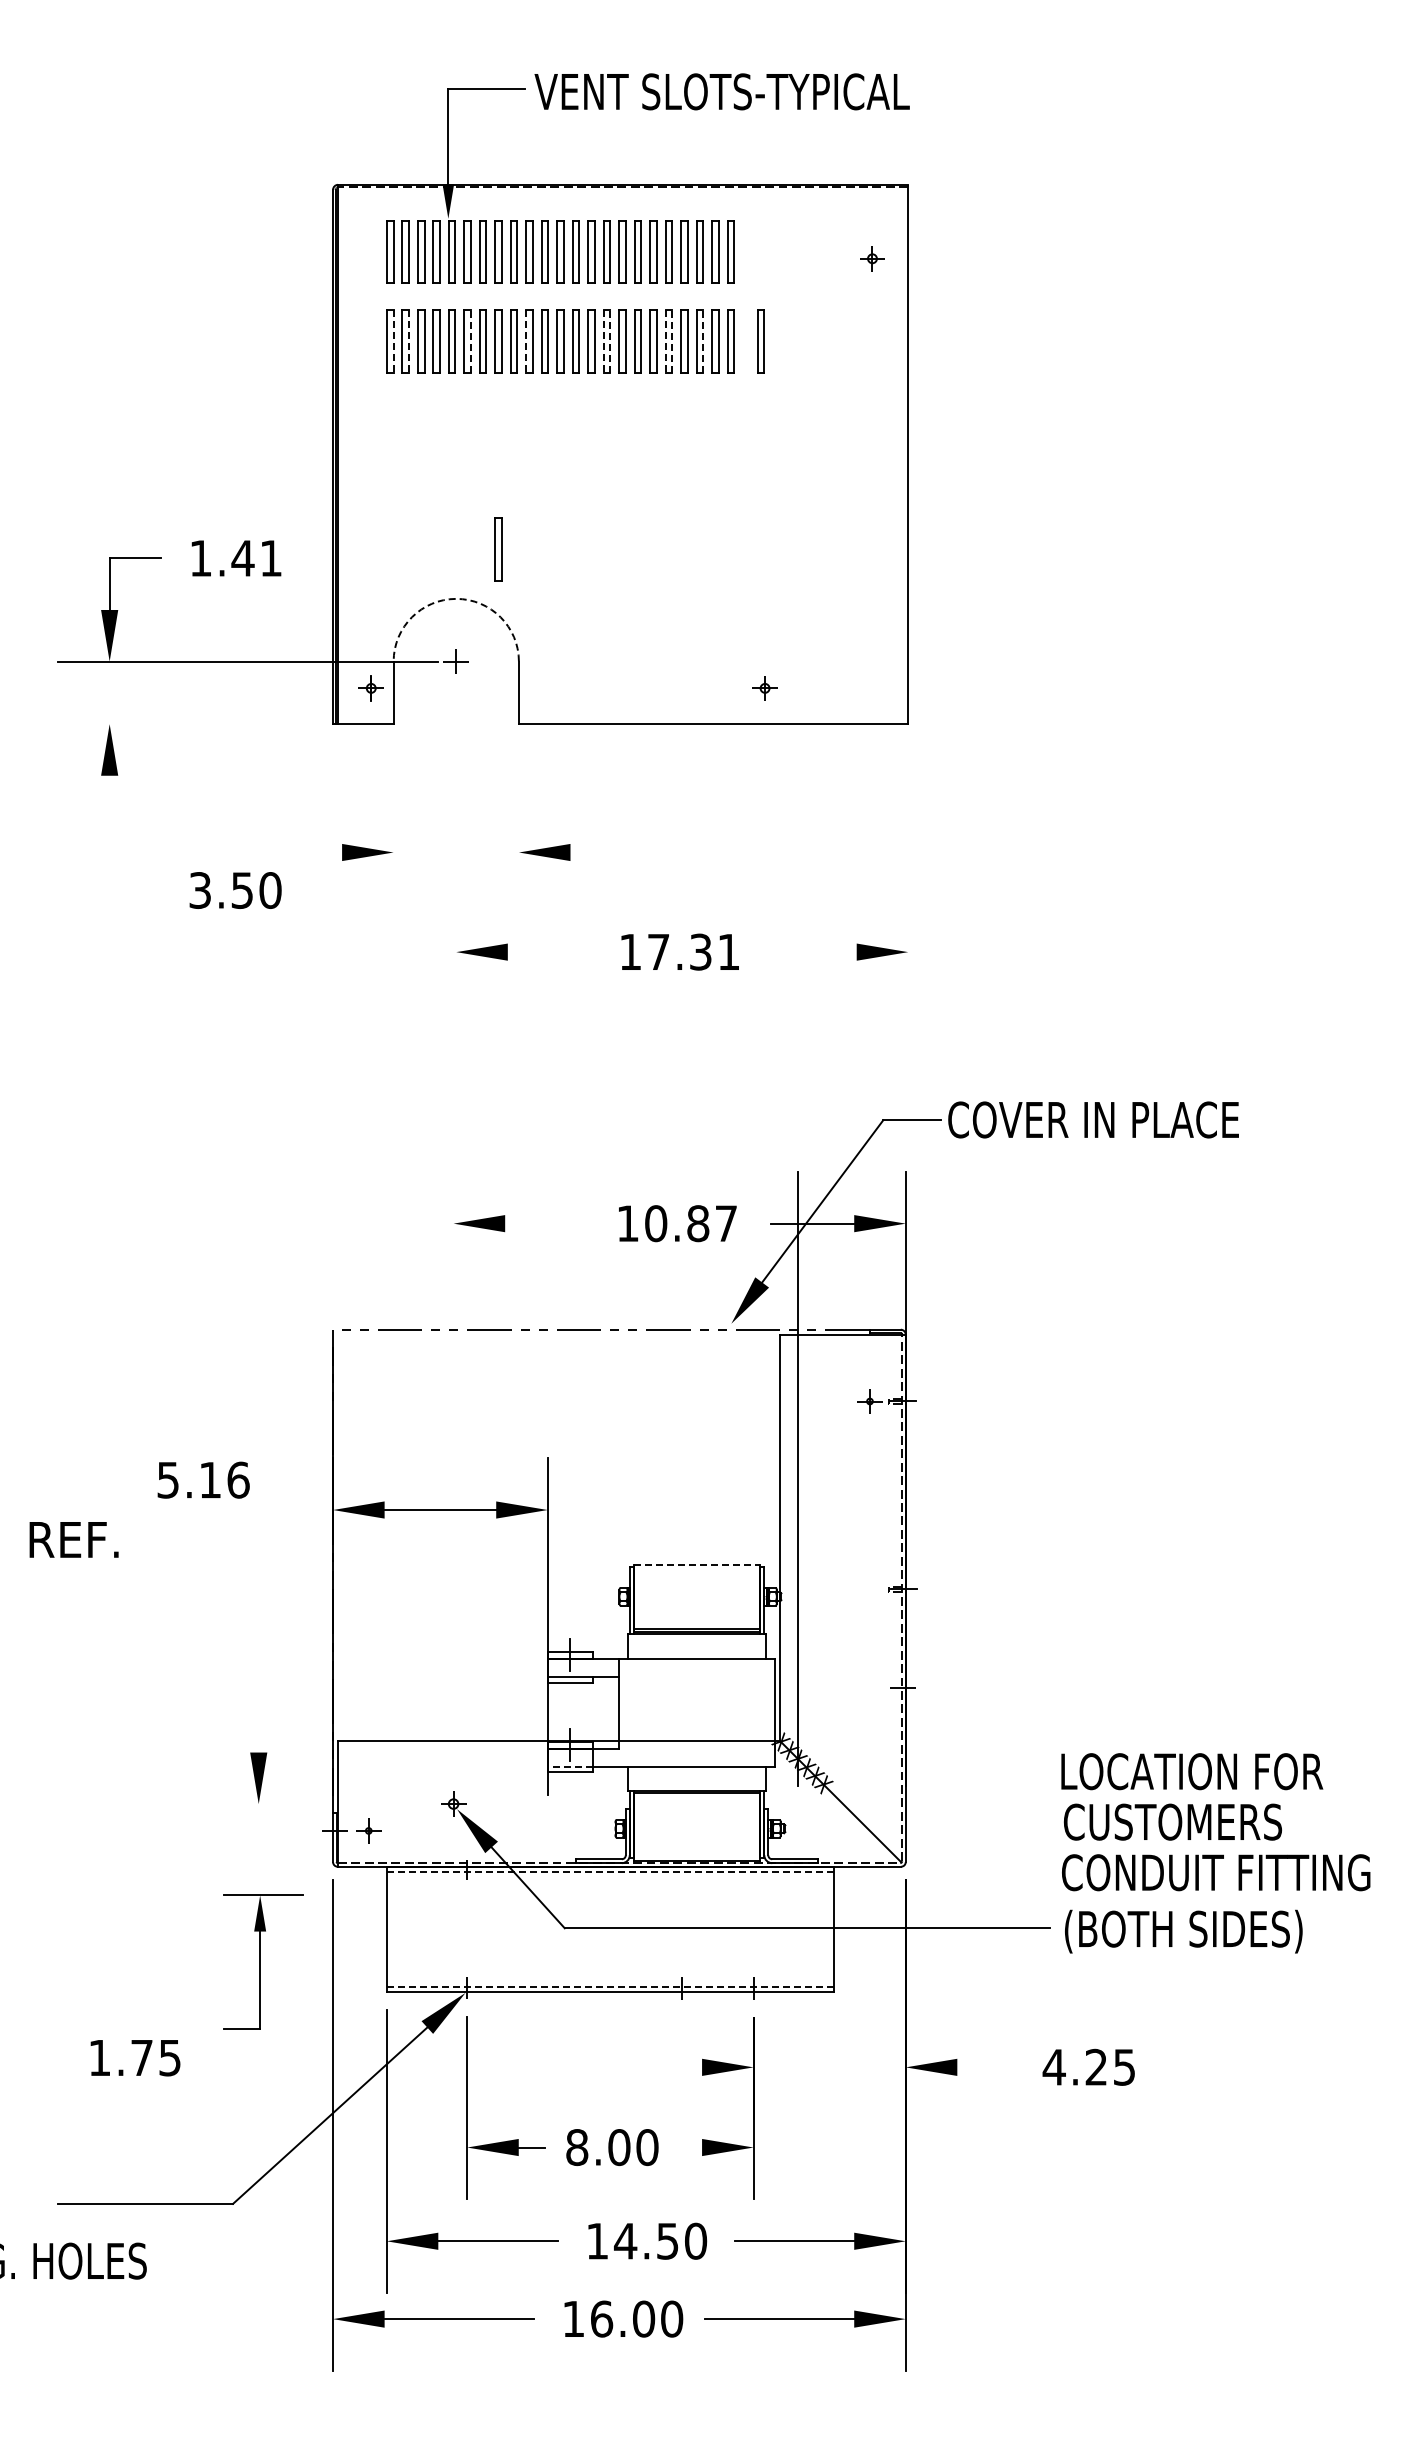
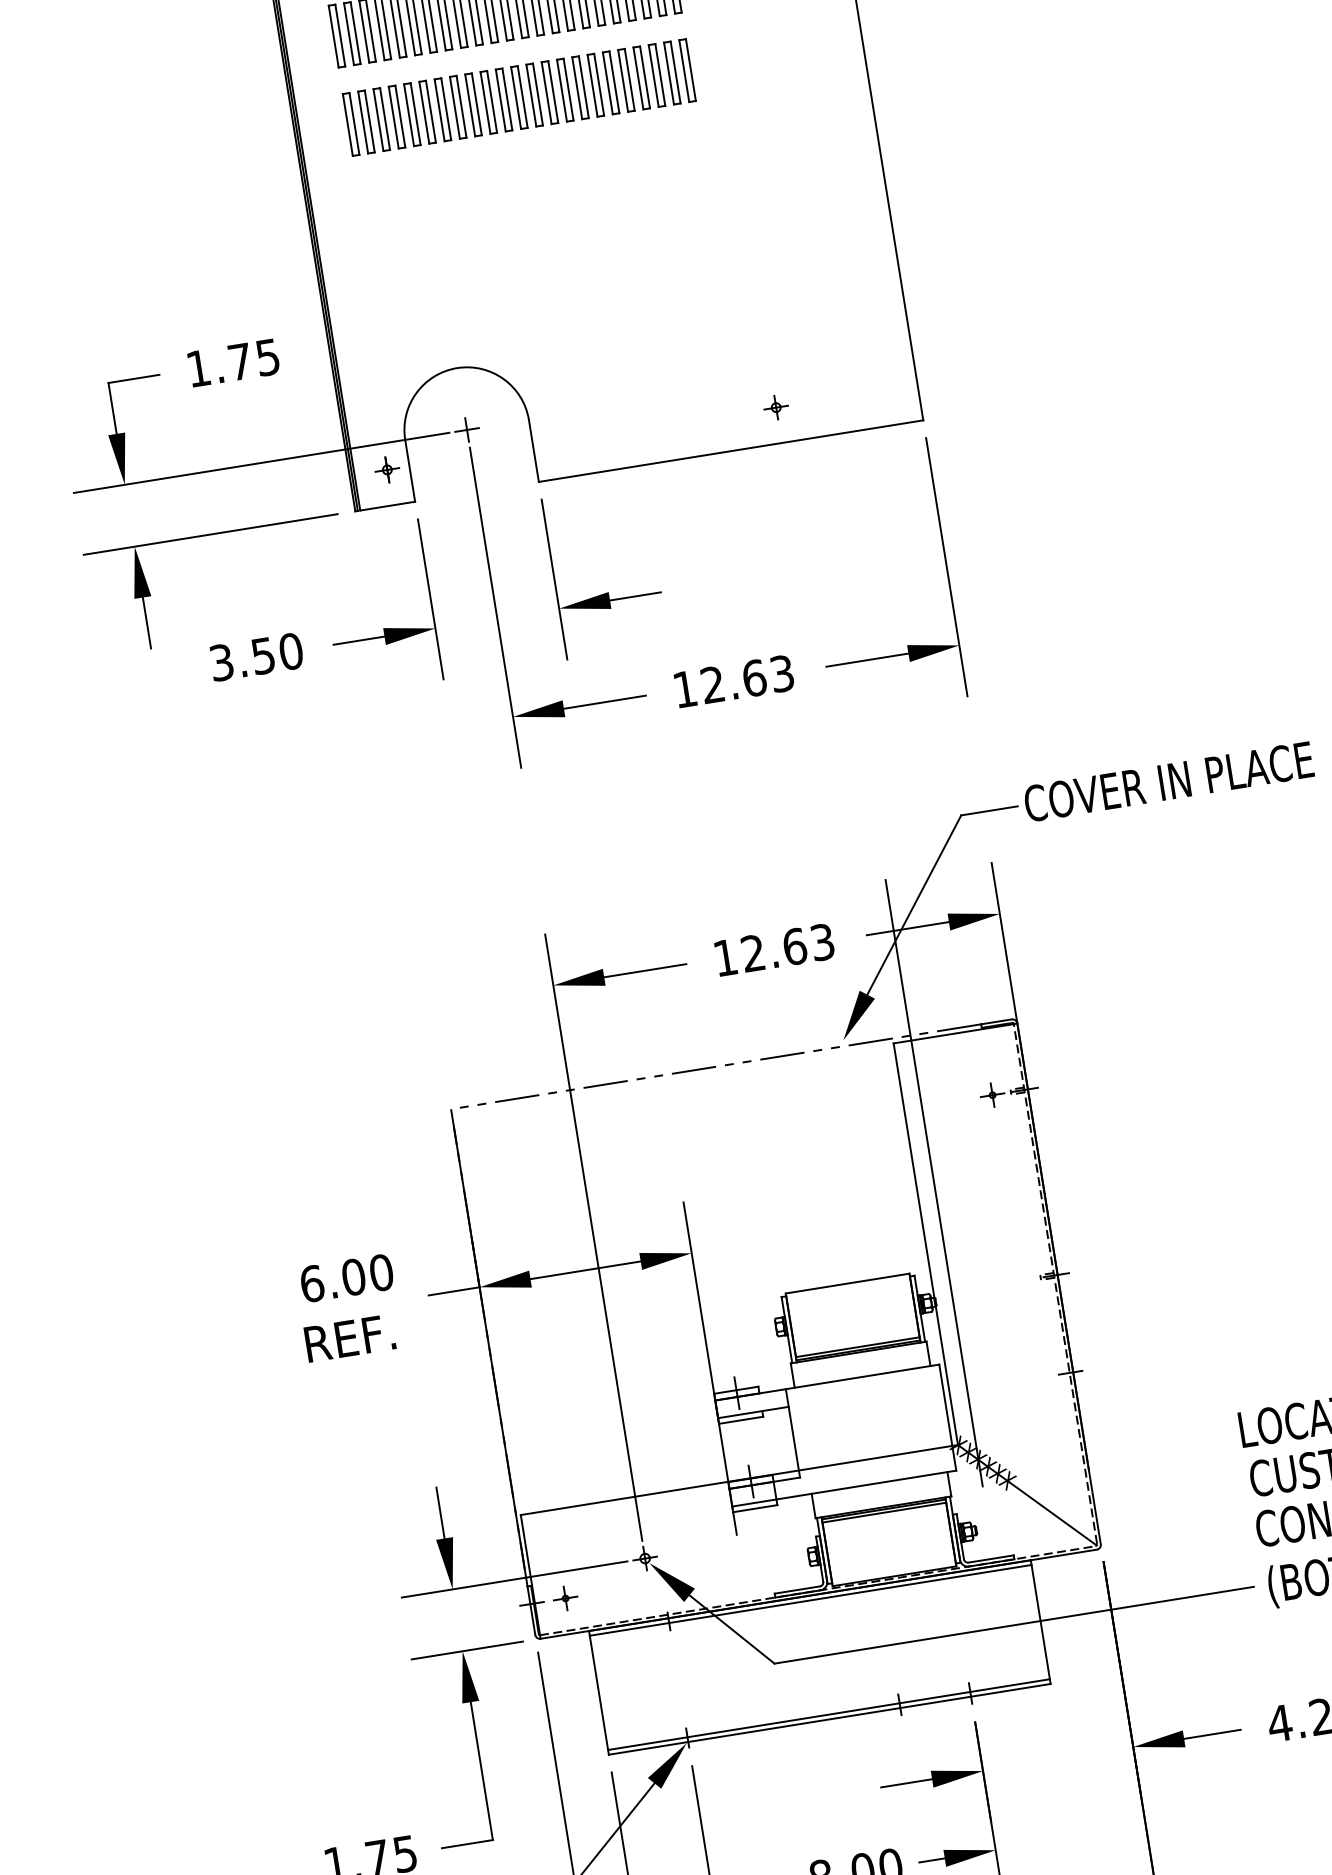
line: (470, 341) -> (430, 111), dashed -> solid
line: (610, 341) -> (568, 89), dashed -> solid
line: (672, 341) -> (629, 79), dashed -> solid
line: (703, 341) -> (660, 74), dashed -> solid
part: (760, 341) -> (716, 65), removed
line: (393, 342) -> (354, 124), dashed -> solid
line: (409, 342) -> (370, 122), dashed -> solid
line: (526, 342) -> (485, 103), dashed -> solid
line: (603, 342) -> (561, 91), dashed -> solid
line: (665, 342) -> (623, 81), dashed -> solid
part: (498, 549) -> (491, 312), removed
text: (256, 558) -> (253, 359), 1.41 -> 1.75
arc: (456, 598) -> (457, 367), dashed -> solid
line: (186, 724) -> (210, 534), added
line: (109, 801) -> (146, 623), added
line: (393, 823) -> (430, 599), added
line: (518, 823) -> (554, 580), added
line: (456, 841) -> (495, 607), added
line: (316, 852) -> (359, 640), added
line: (596, 852) -> (635, 596), added
line: (908, 872) -> (946, 566), added
text: (235, 890) -> (256, 657), moved
text: (693, 951) -> (747, 678), 17.31 -> 12.63
line: (548, 952) -> (604, 702), added
line: (814, 952) -> (866, 660), added
line: (546, 1223) -> (645, 970), added
text: (690, 1223) -> (787, 947), 10.87 -> 12.63
text: (203, 1479) -> (346, 1277), 5.16 -> 6.00
line: (453, 1479) -> (593, 1238), added
line: (307, 1510) -> (454, 1291), added
text: (73, 1539) -> (349, 1337), moved
line: (697, 1564) -> (848, 1283), dashed -> solid
line: (258, 1726) -> (440, 1512), added
line: (569, 1766) -> (753, 1503), dashed -> solid
line: (696, 1796) -> (883, 1512), added
line: (321, 1804) -> (514, 1579), added
line: (610, 1871) -> (810, 1600), dashed -> solid
part: (263, 1962) -> (482, 1745), size x1.43
line: (610, 1987) -> (829, 1714), dashed -> solid
line: (676, 2067) -> (906, 1783), added
line: (985, 2067) -> (1212, 1734), added
line: (689, 2147) -> (932, 1860), added

